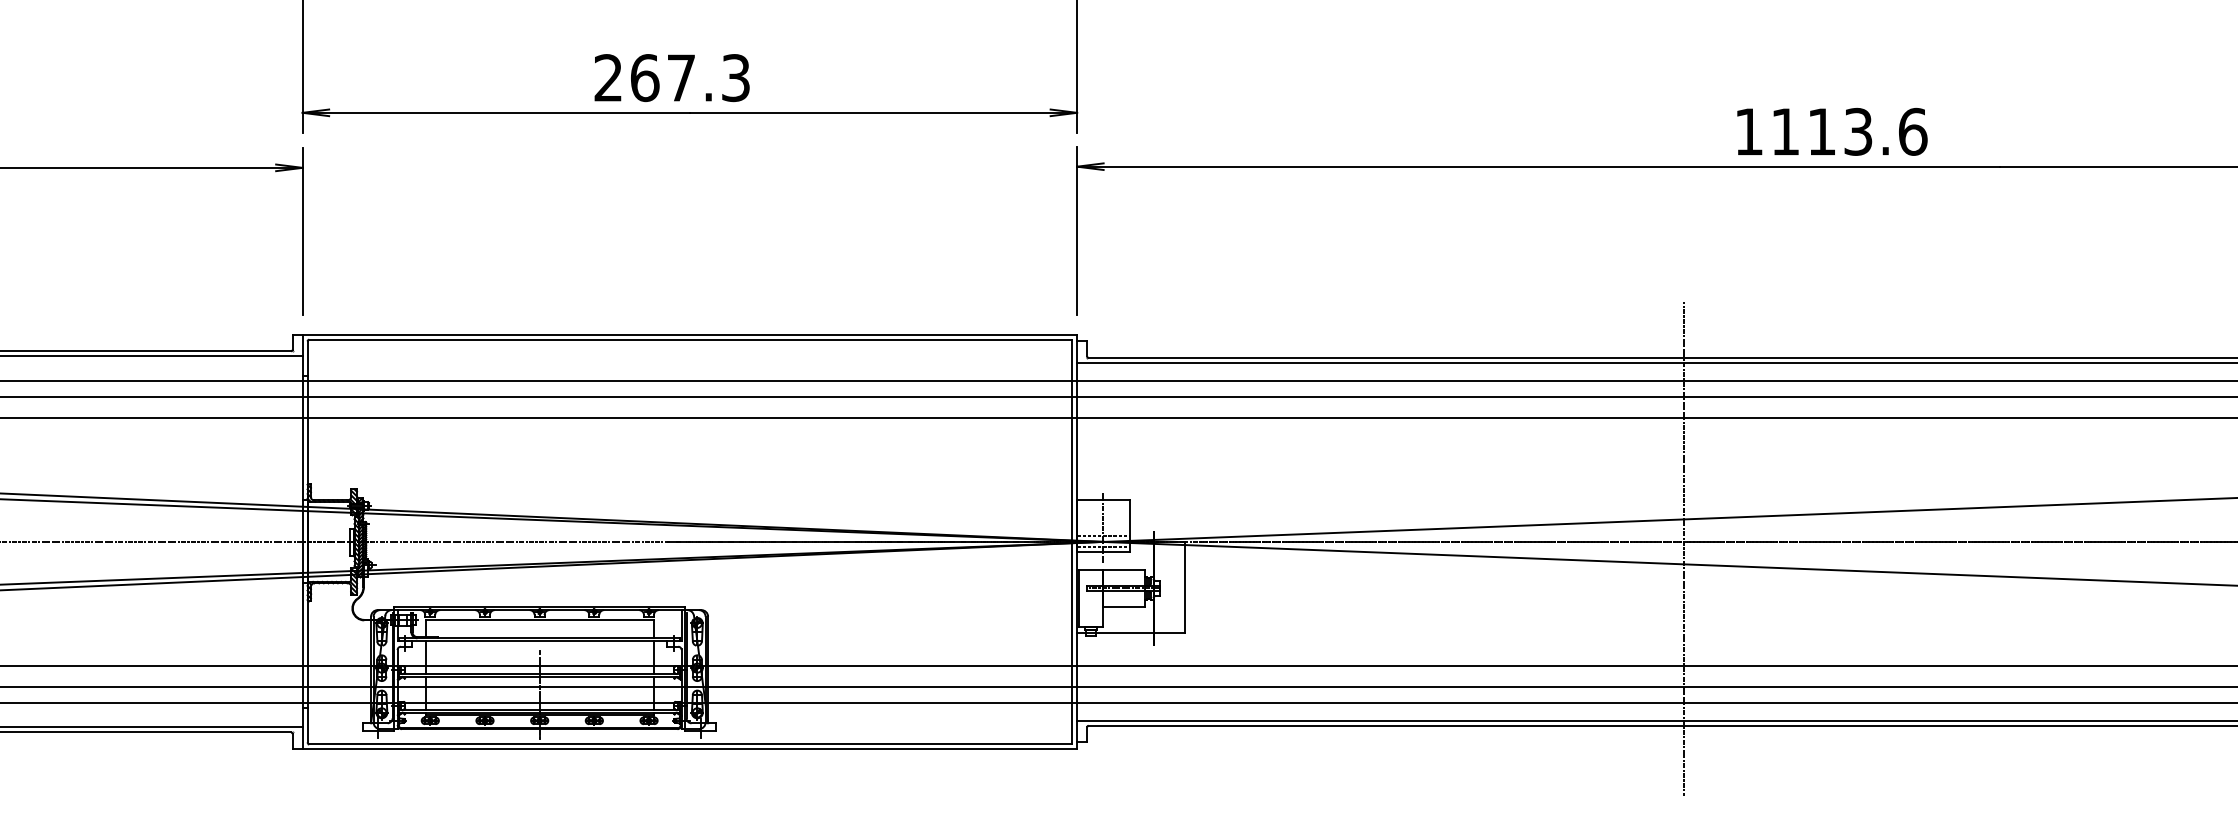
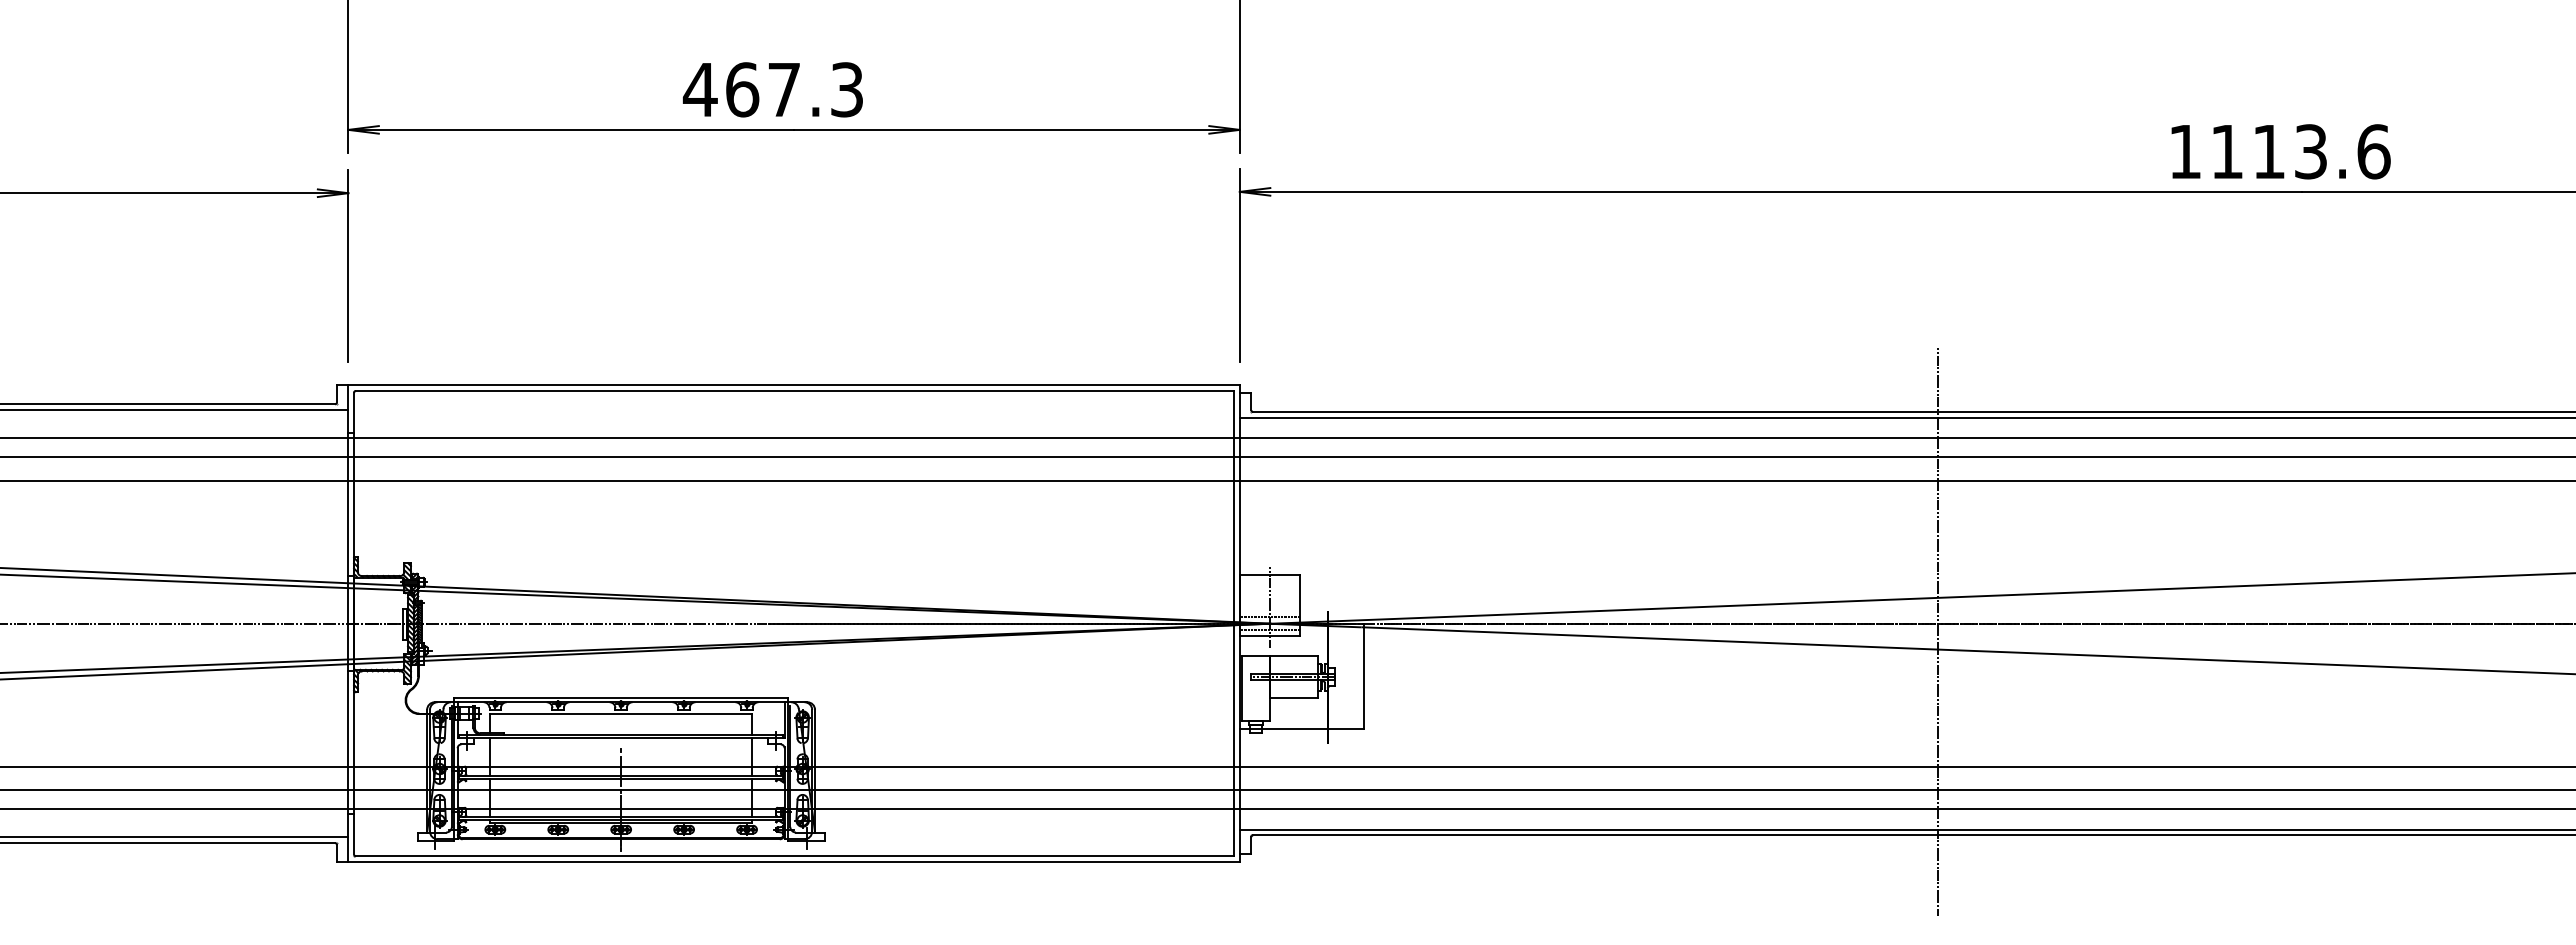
text: (607, 77) -> (699, 89), 267.3 -> 467.3
text: (1831, 131) -> (2280, 151), moved

